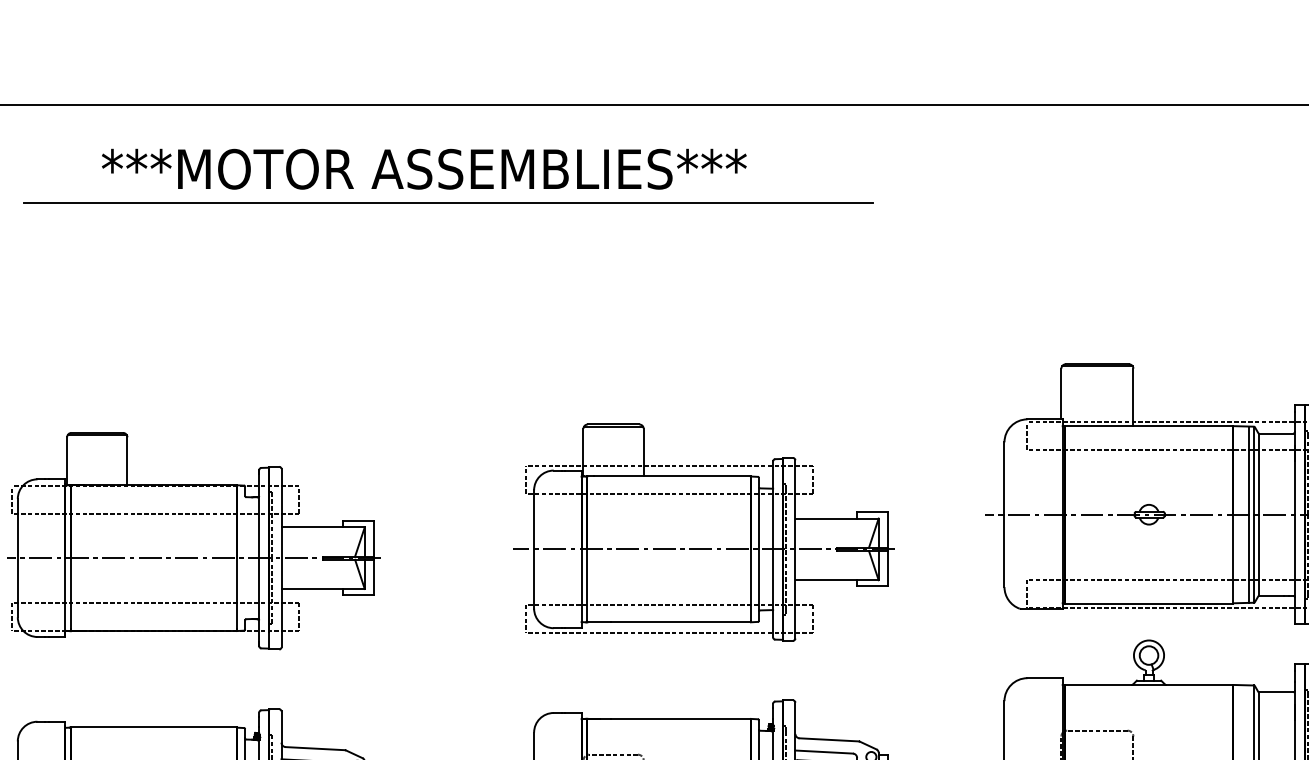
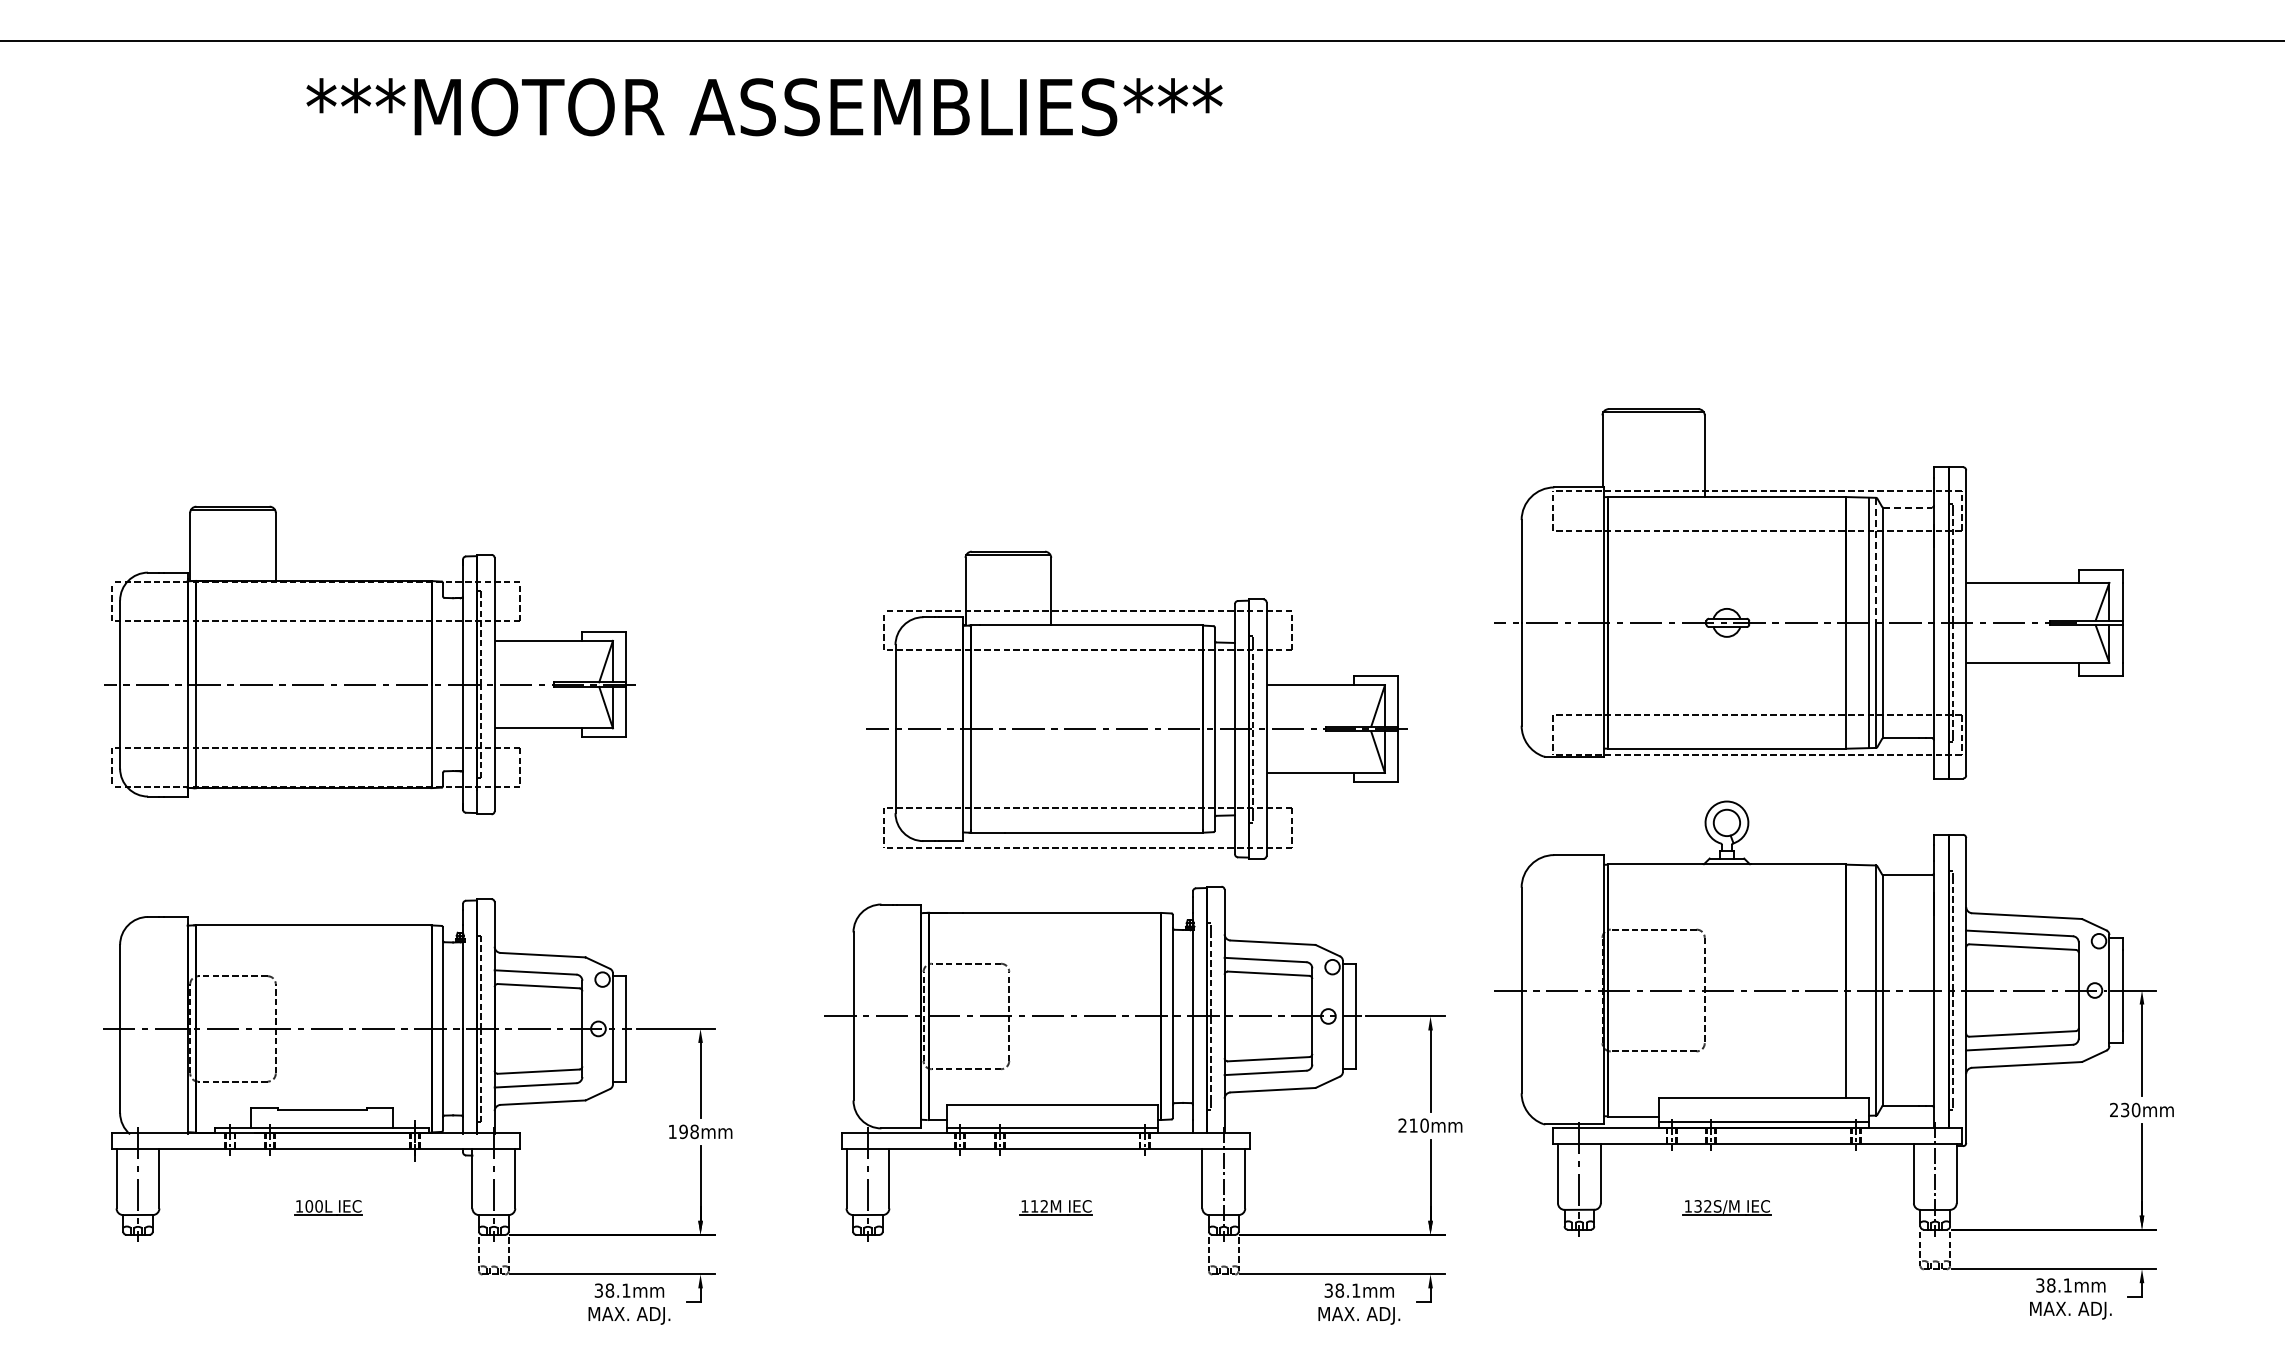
text: (424, 169) -> (764, 107), moved
line: (448, 203) -> (731, 180), removed
line: (1276, 433) -> (1908, 507), solid -> dashed
line: (1254, 470) -> (1876, 560), solid -> dashed
part: (703, 532) -> (1136, 704), moved

